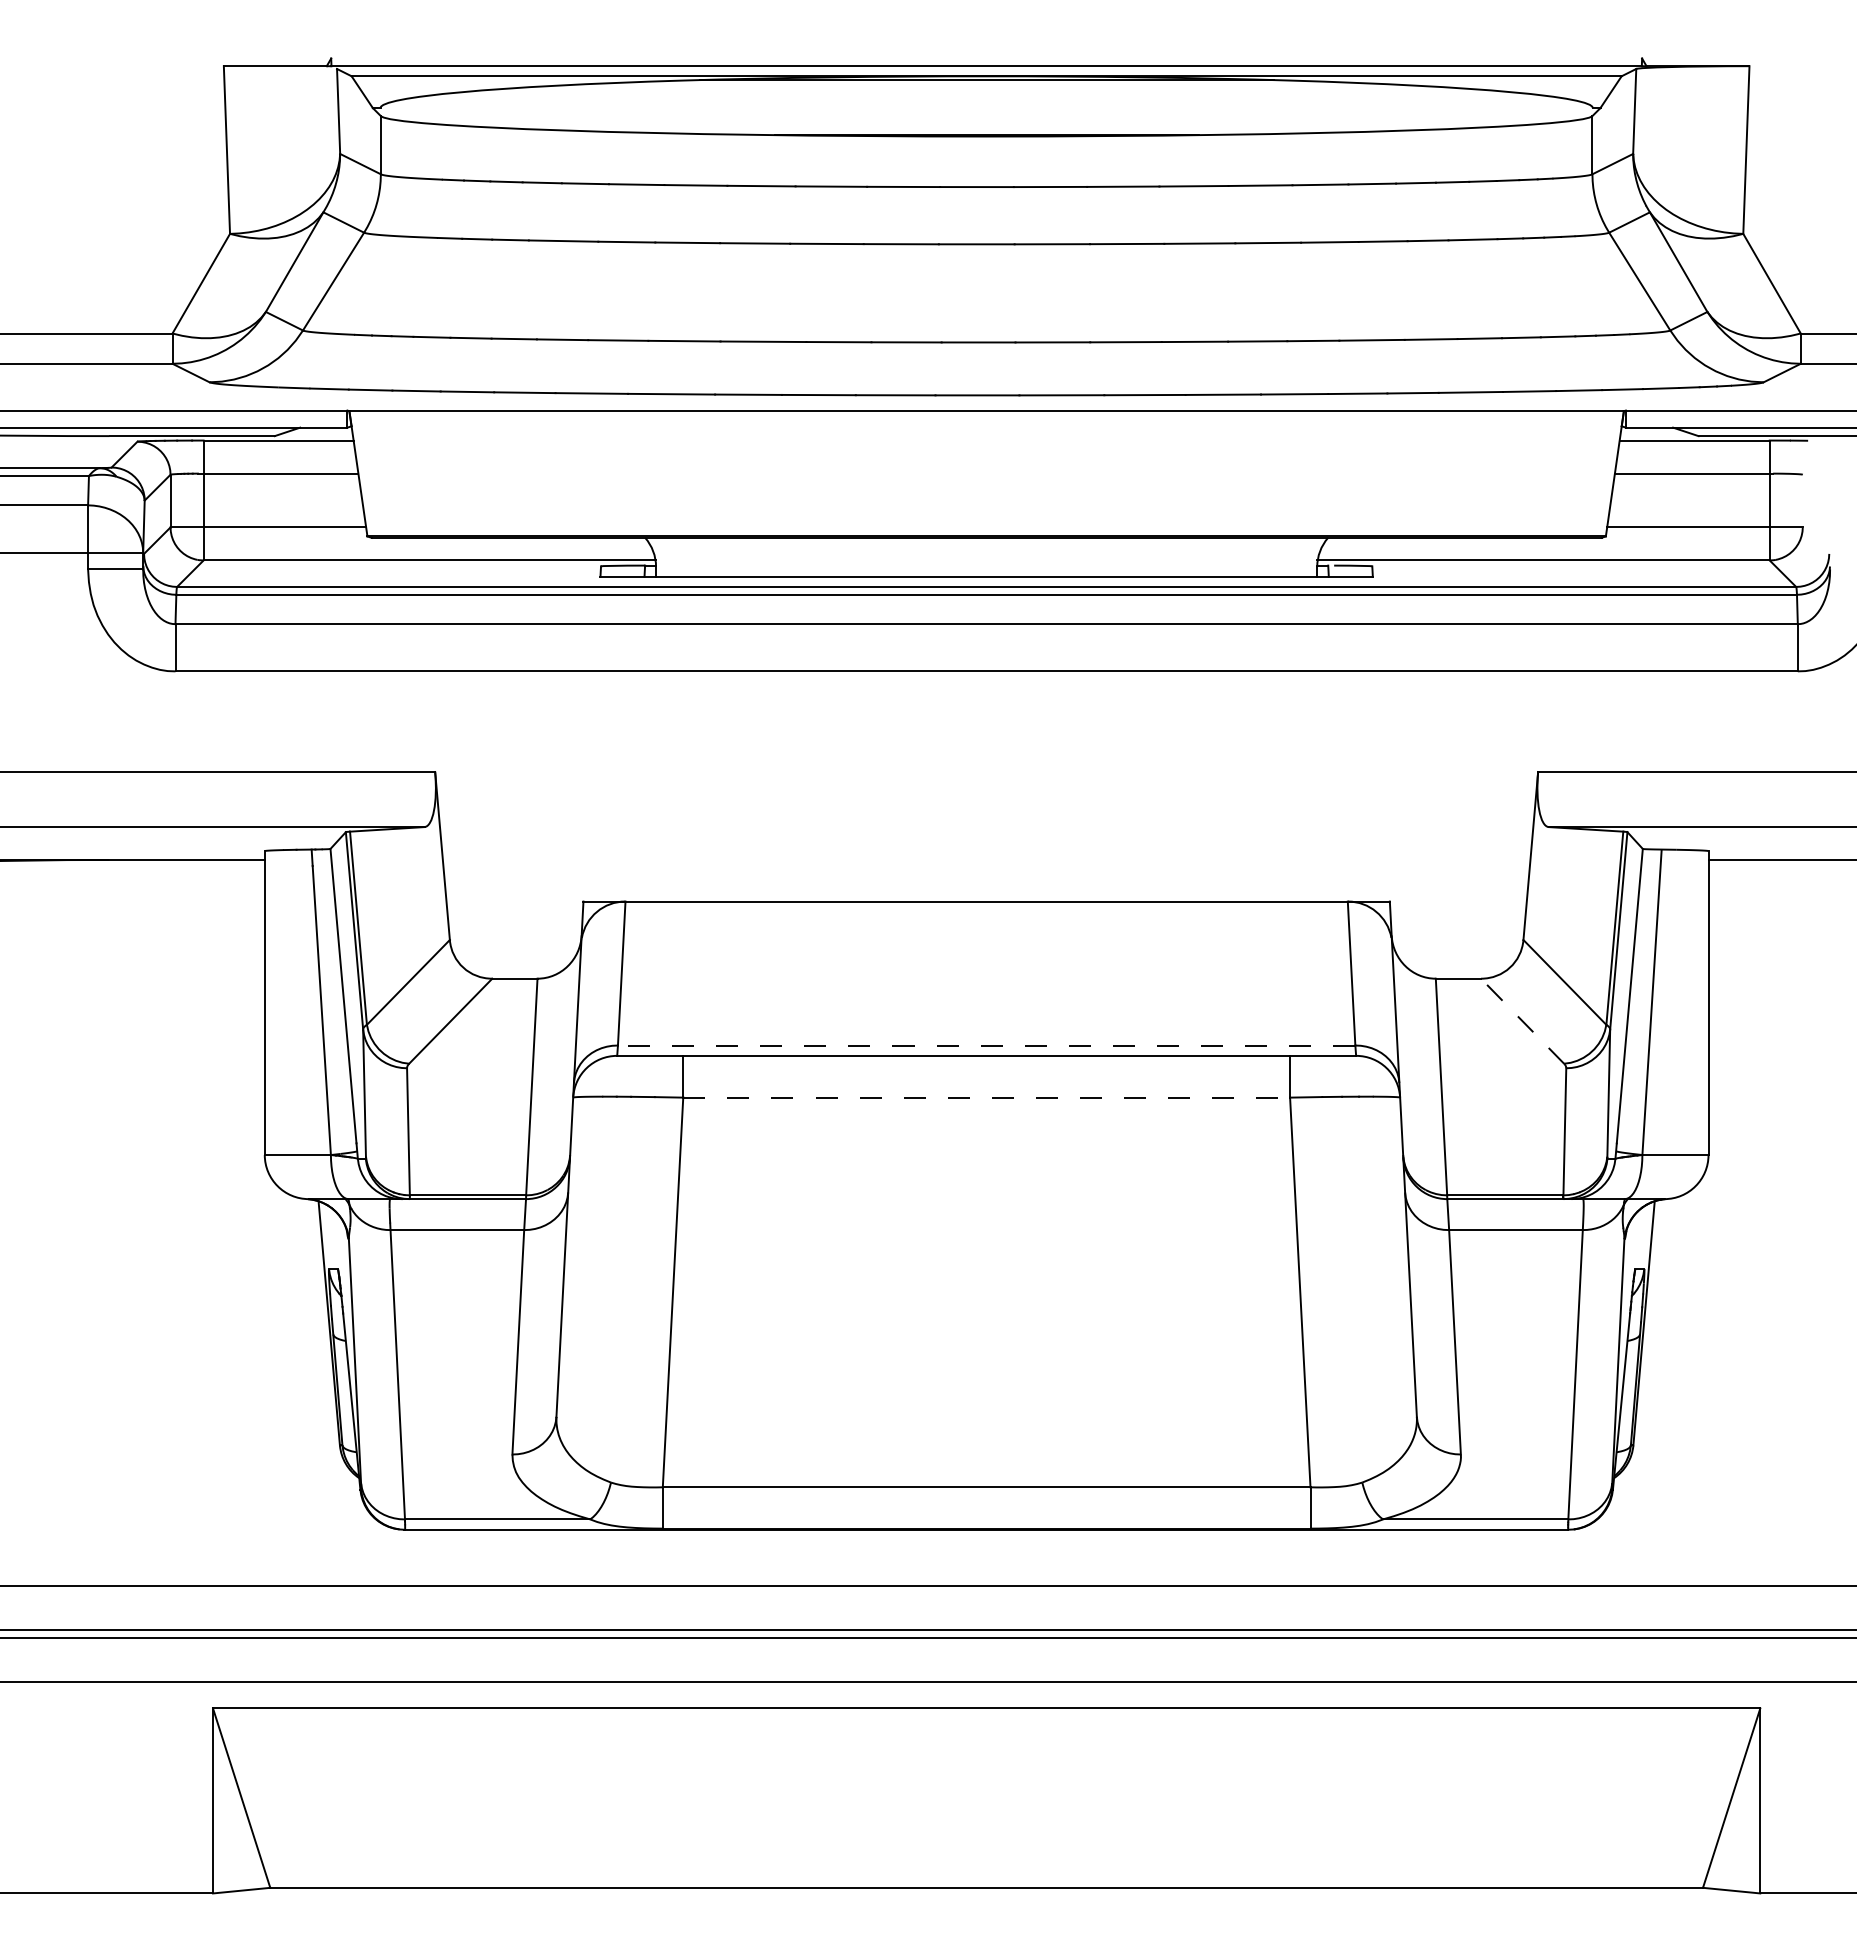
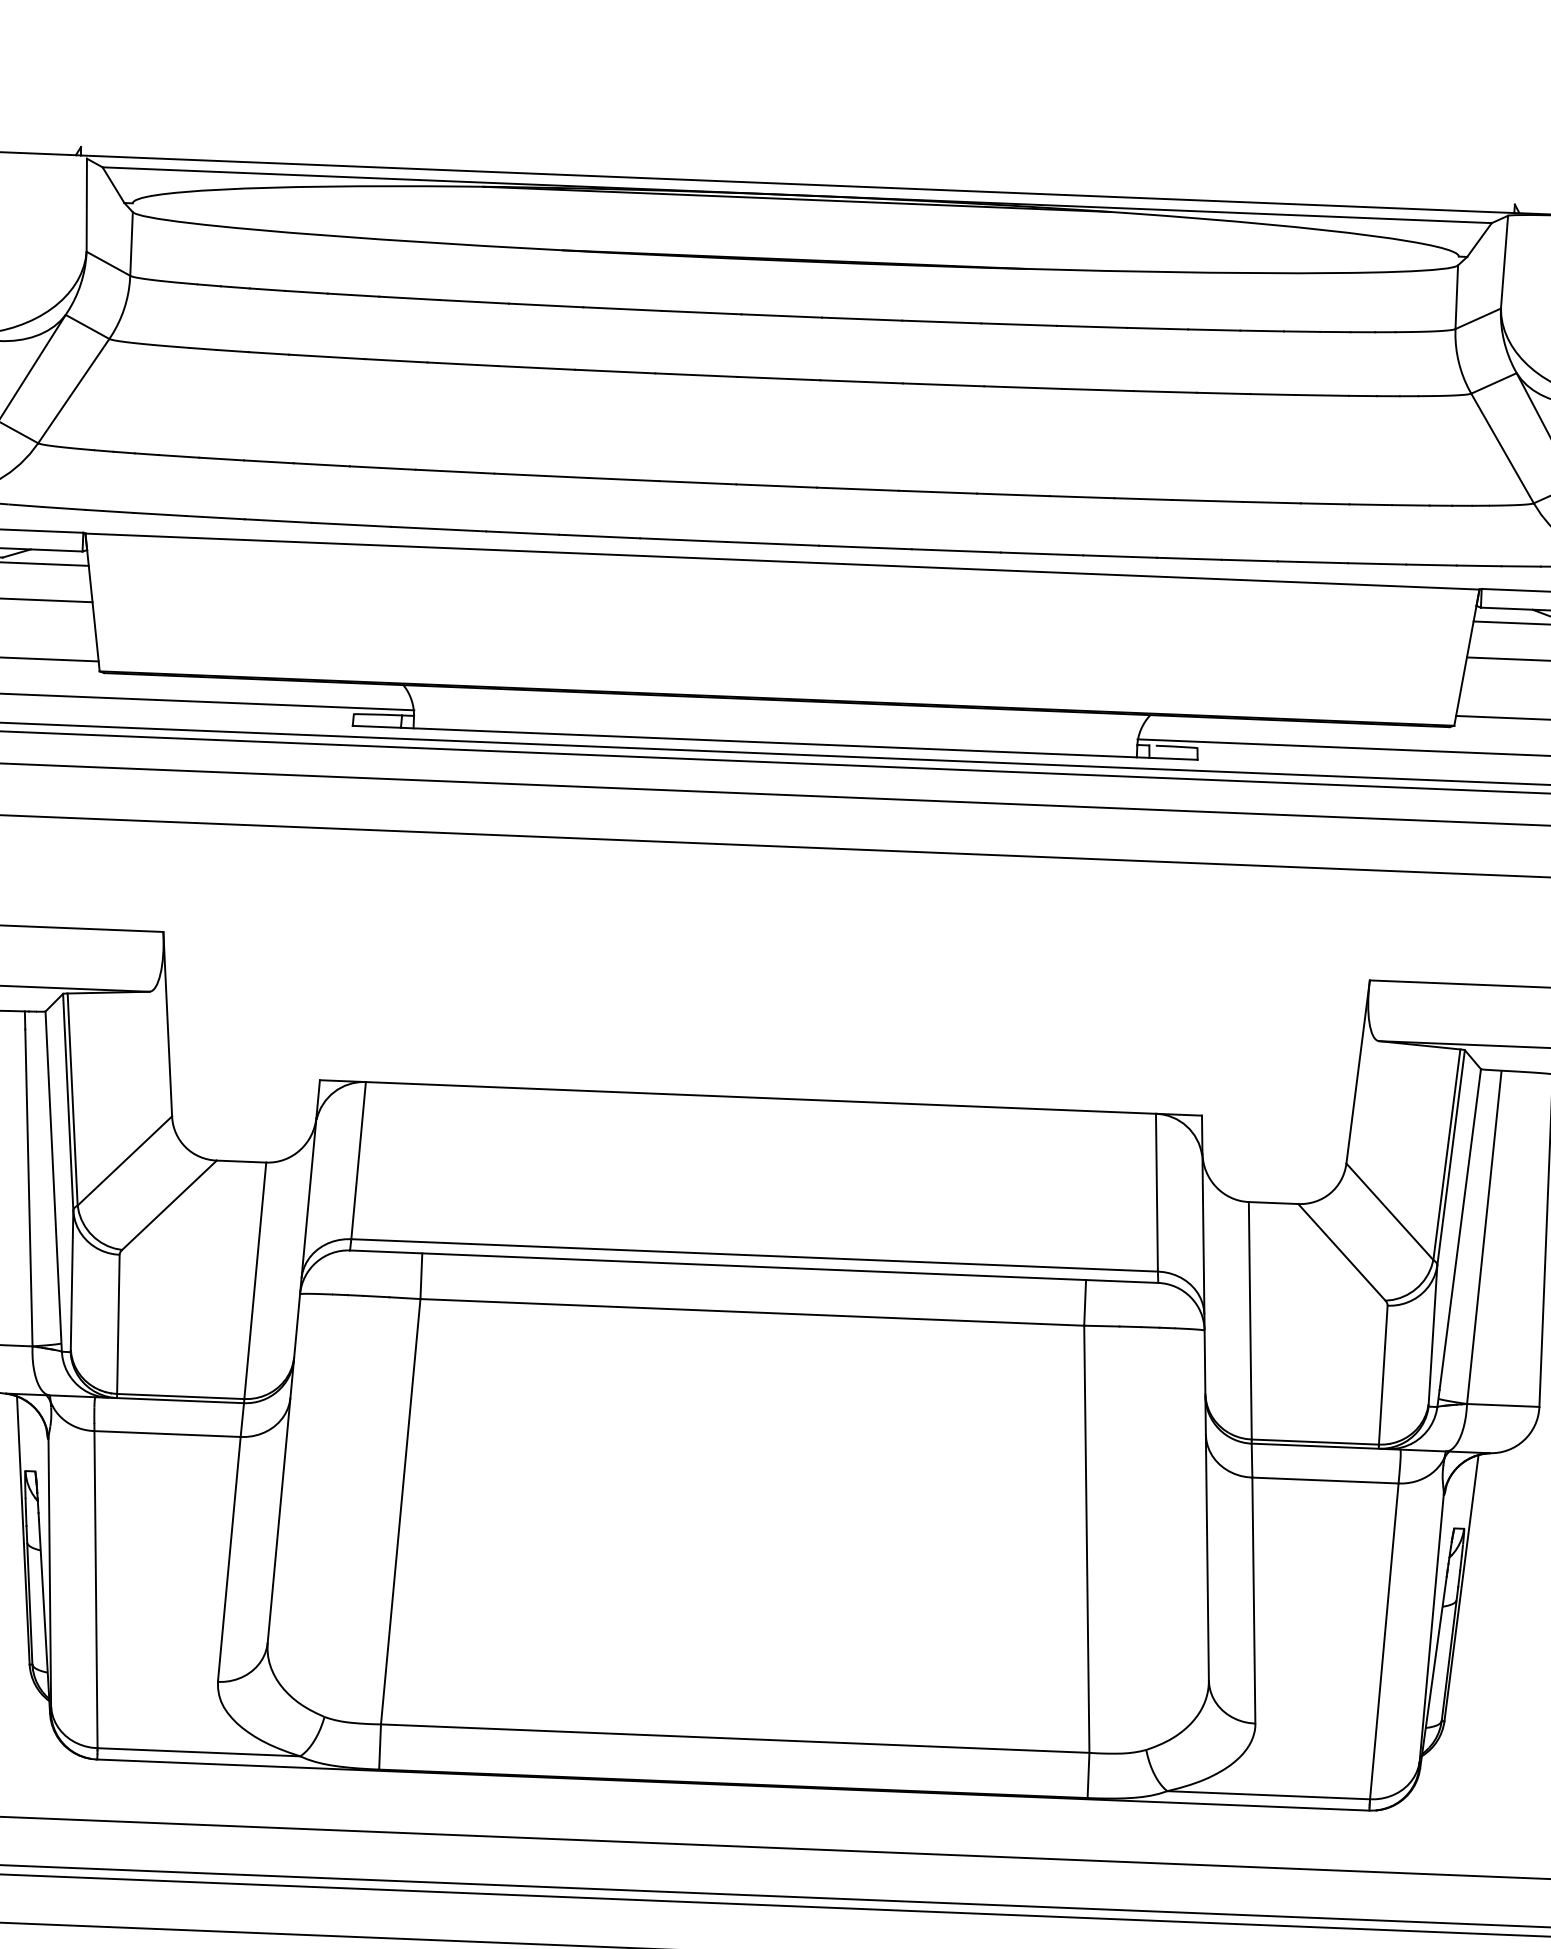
line: (1522, 1020) -> (1341, 1251), dashed -> solid
line: (986, 1045) -> (754, 1255), dashed -> solid
line: (987, 1097) -> (753, 1312), dashed -> solid

